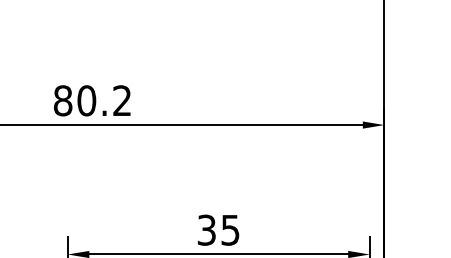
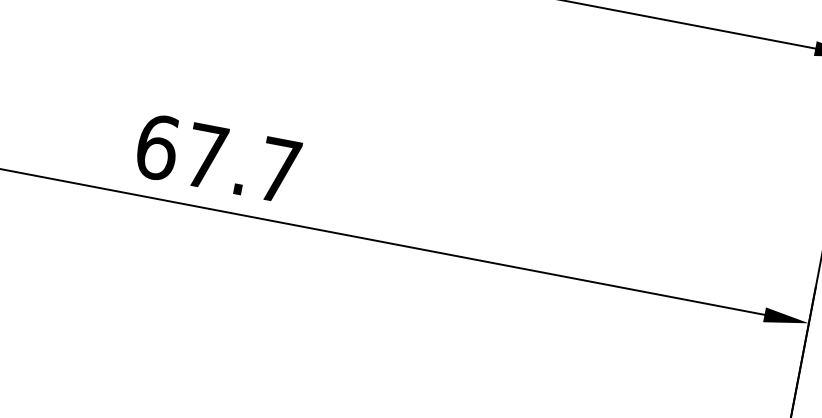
text: (92, 100) -> (218, 158), 80.2 -> 67.7

